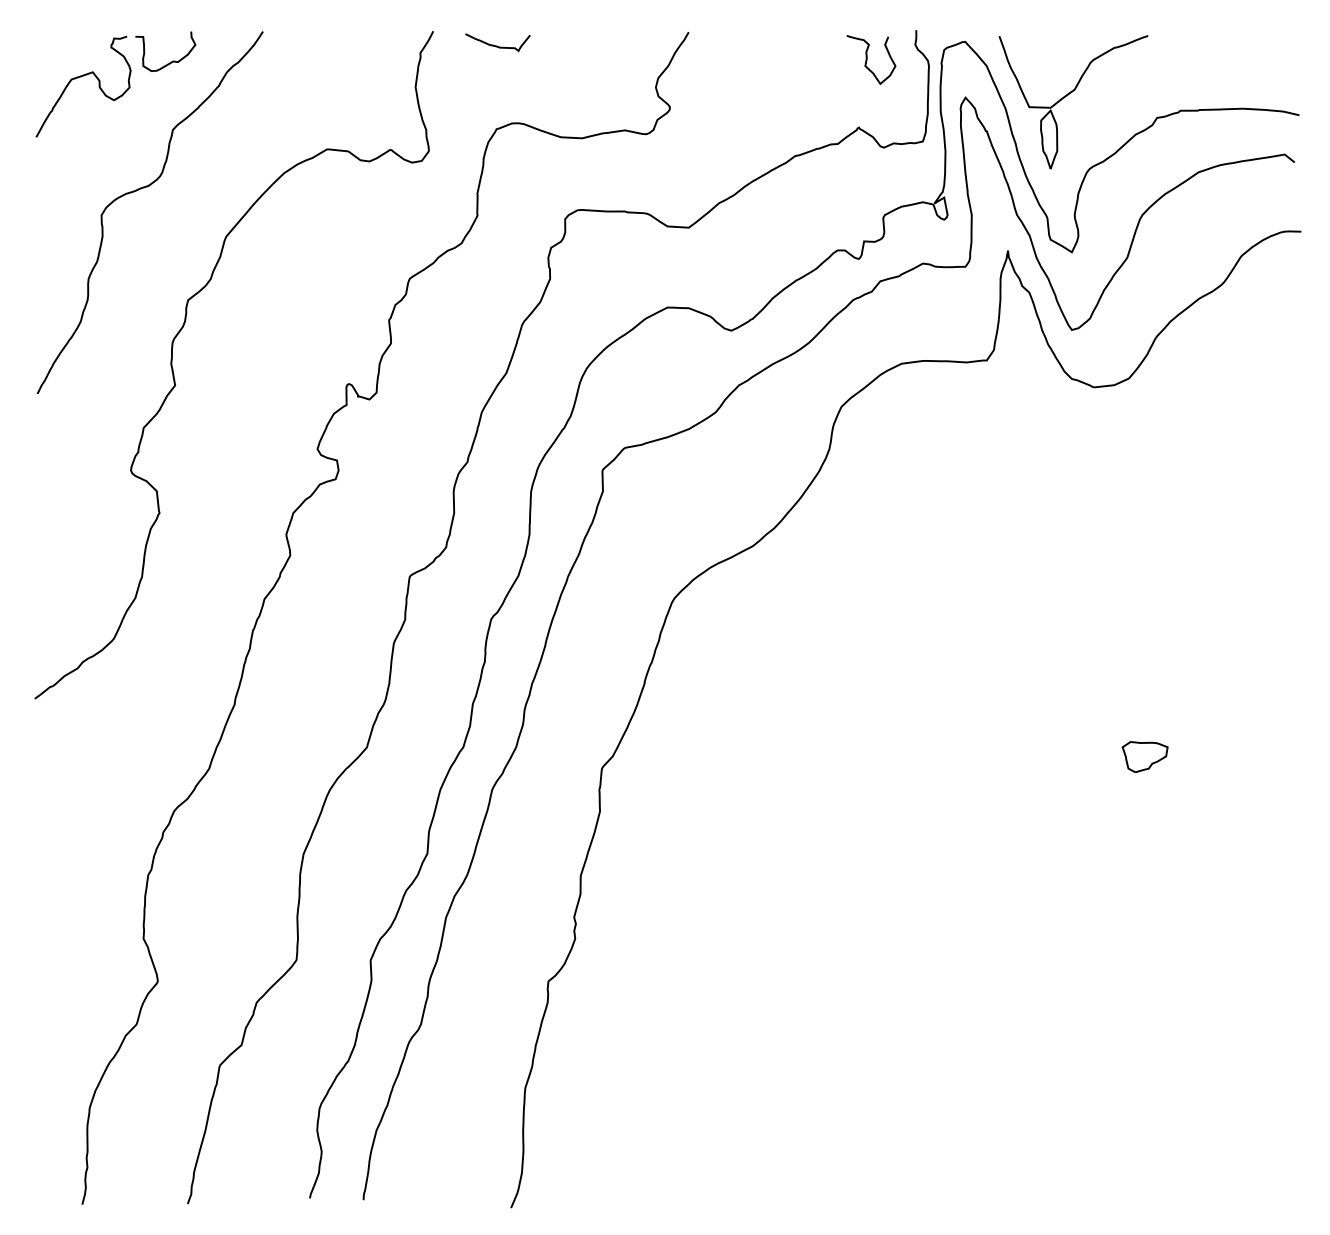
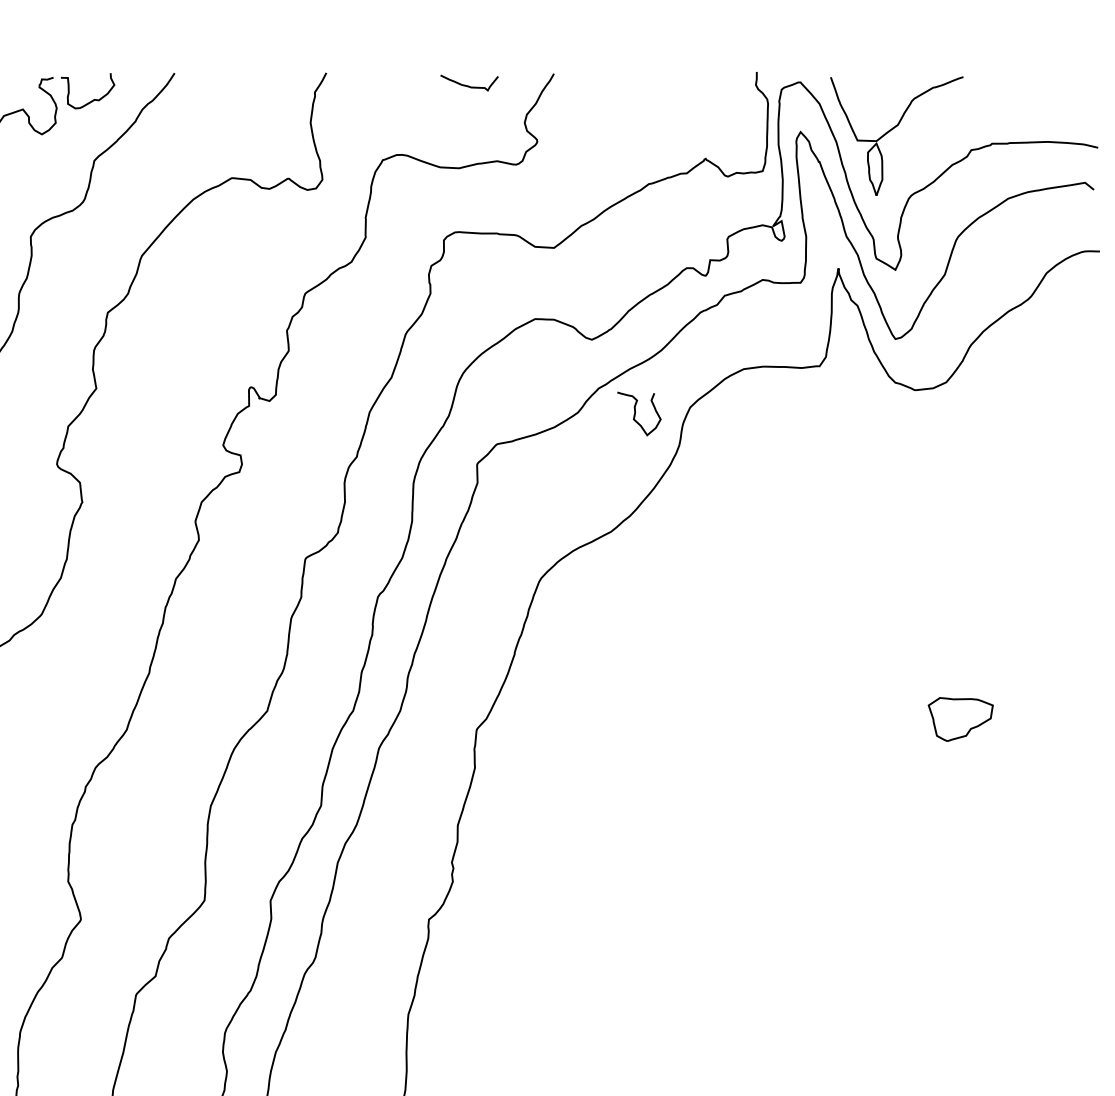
curve: (497, 45) -> (469, 85), moved
curve: (867, 59) -> (635, 413), moved
part: (1144, 757) -> (960, 720), size x1.6

